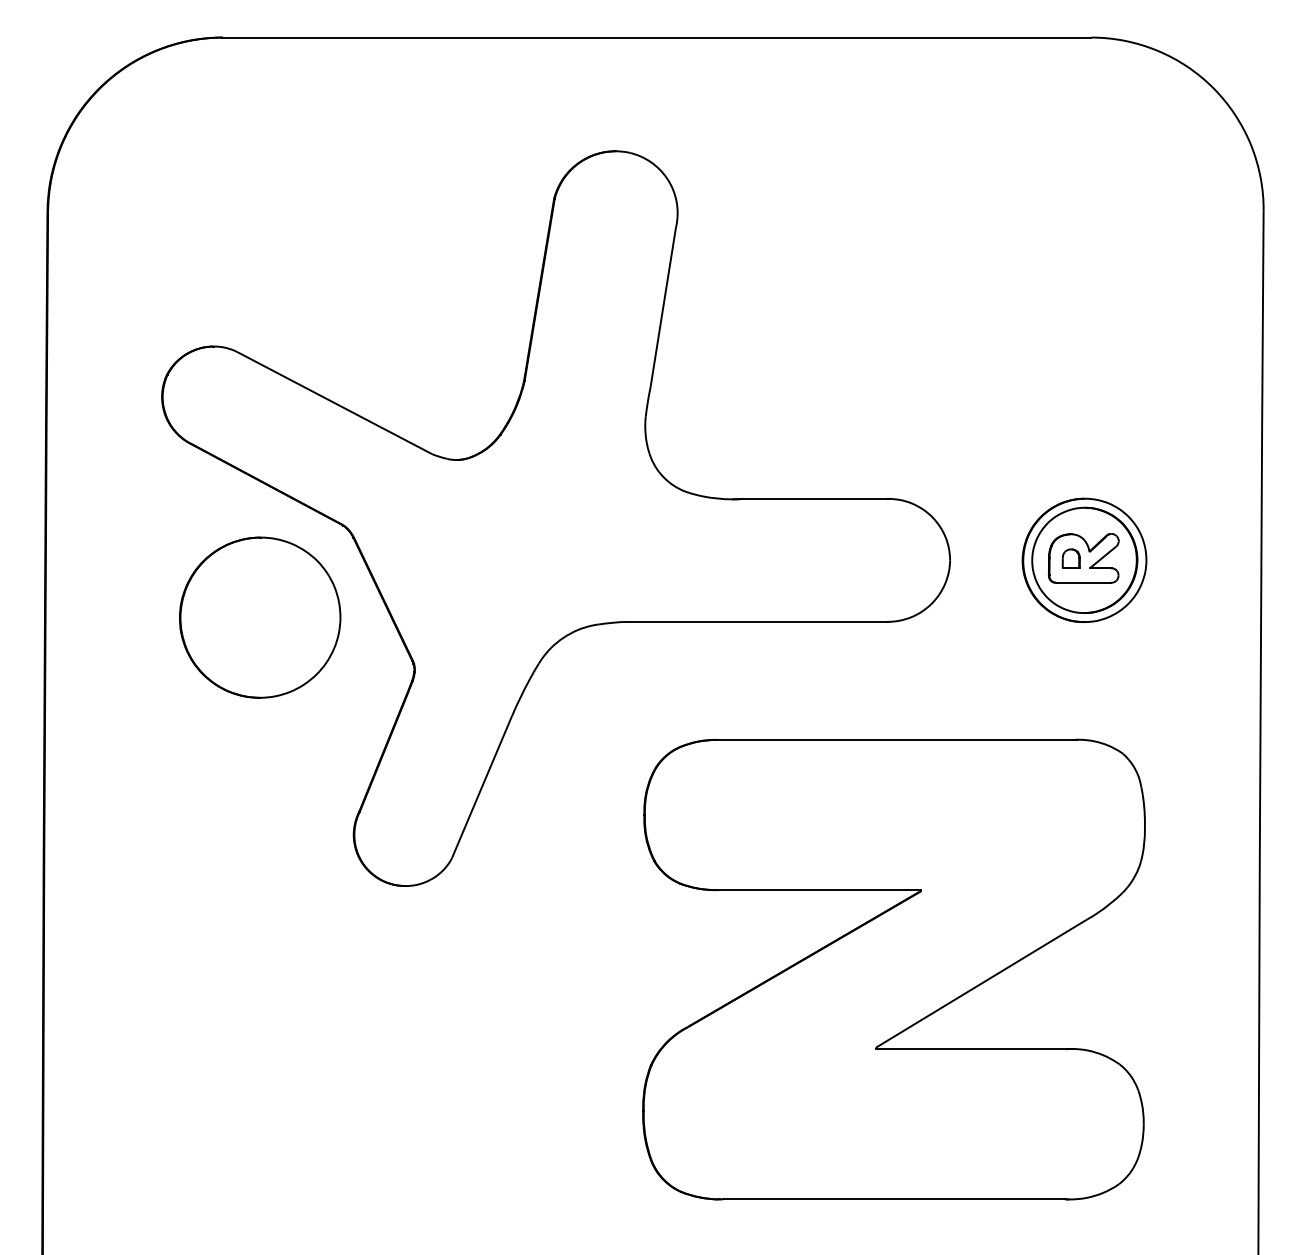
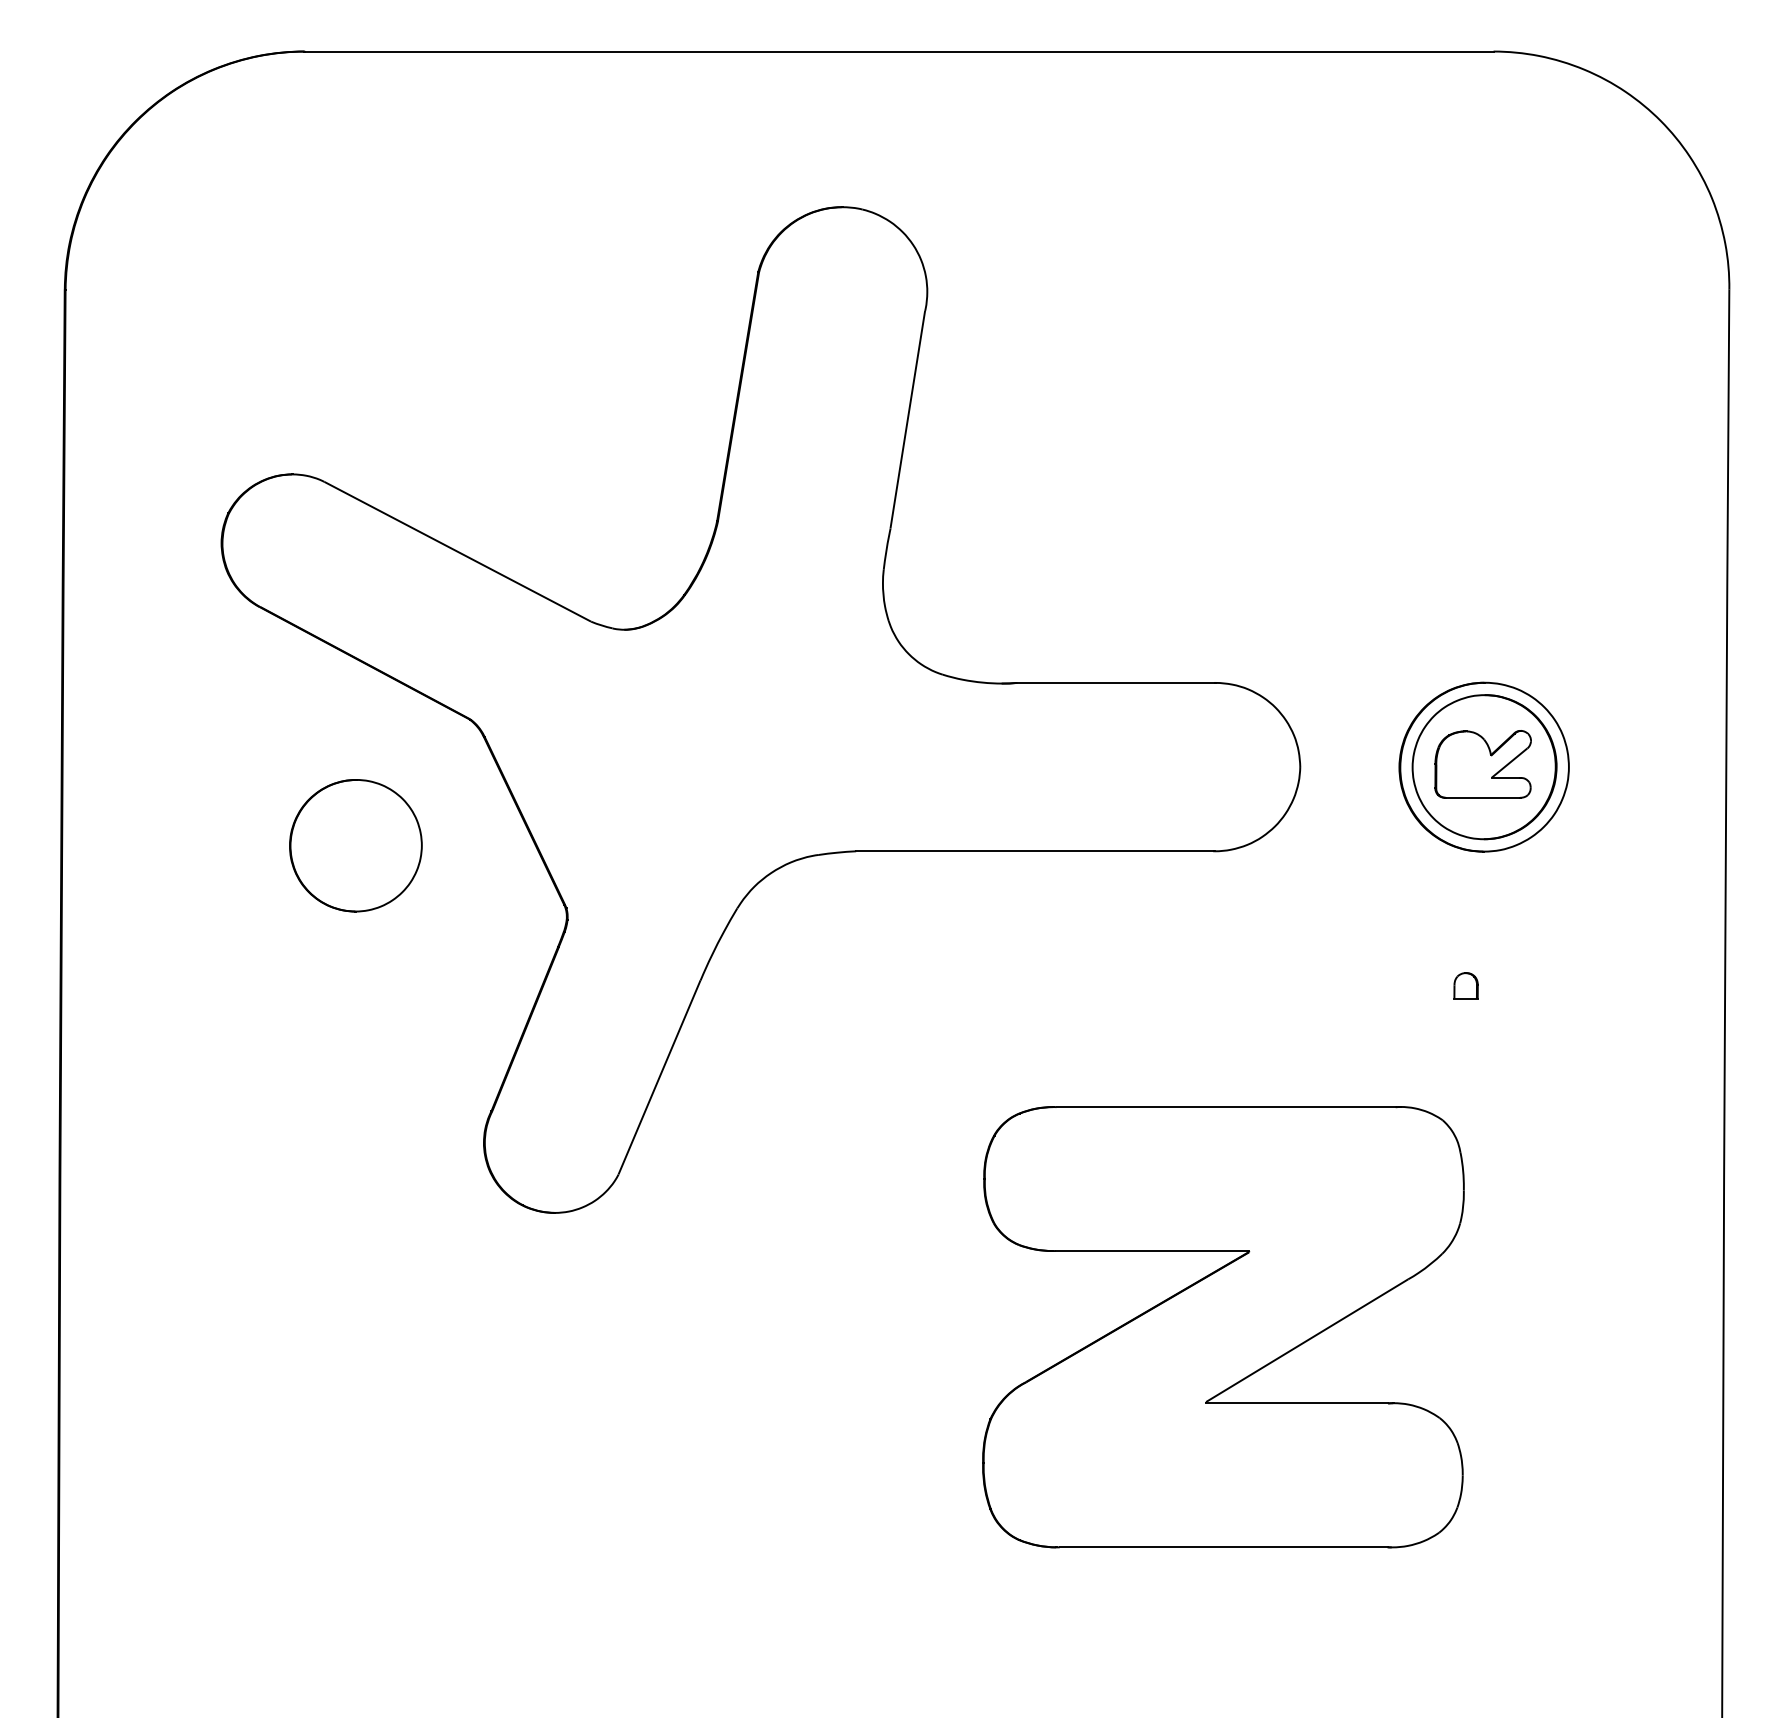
part: (1070, 558) -> (1465, 985), moved
part: (259, 617) -> (355, 845), size x0.6
part: (894, 969) -> (1223, 1326), size x0.7

